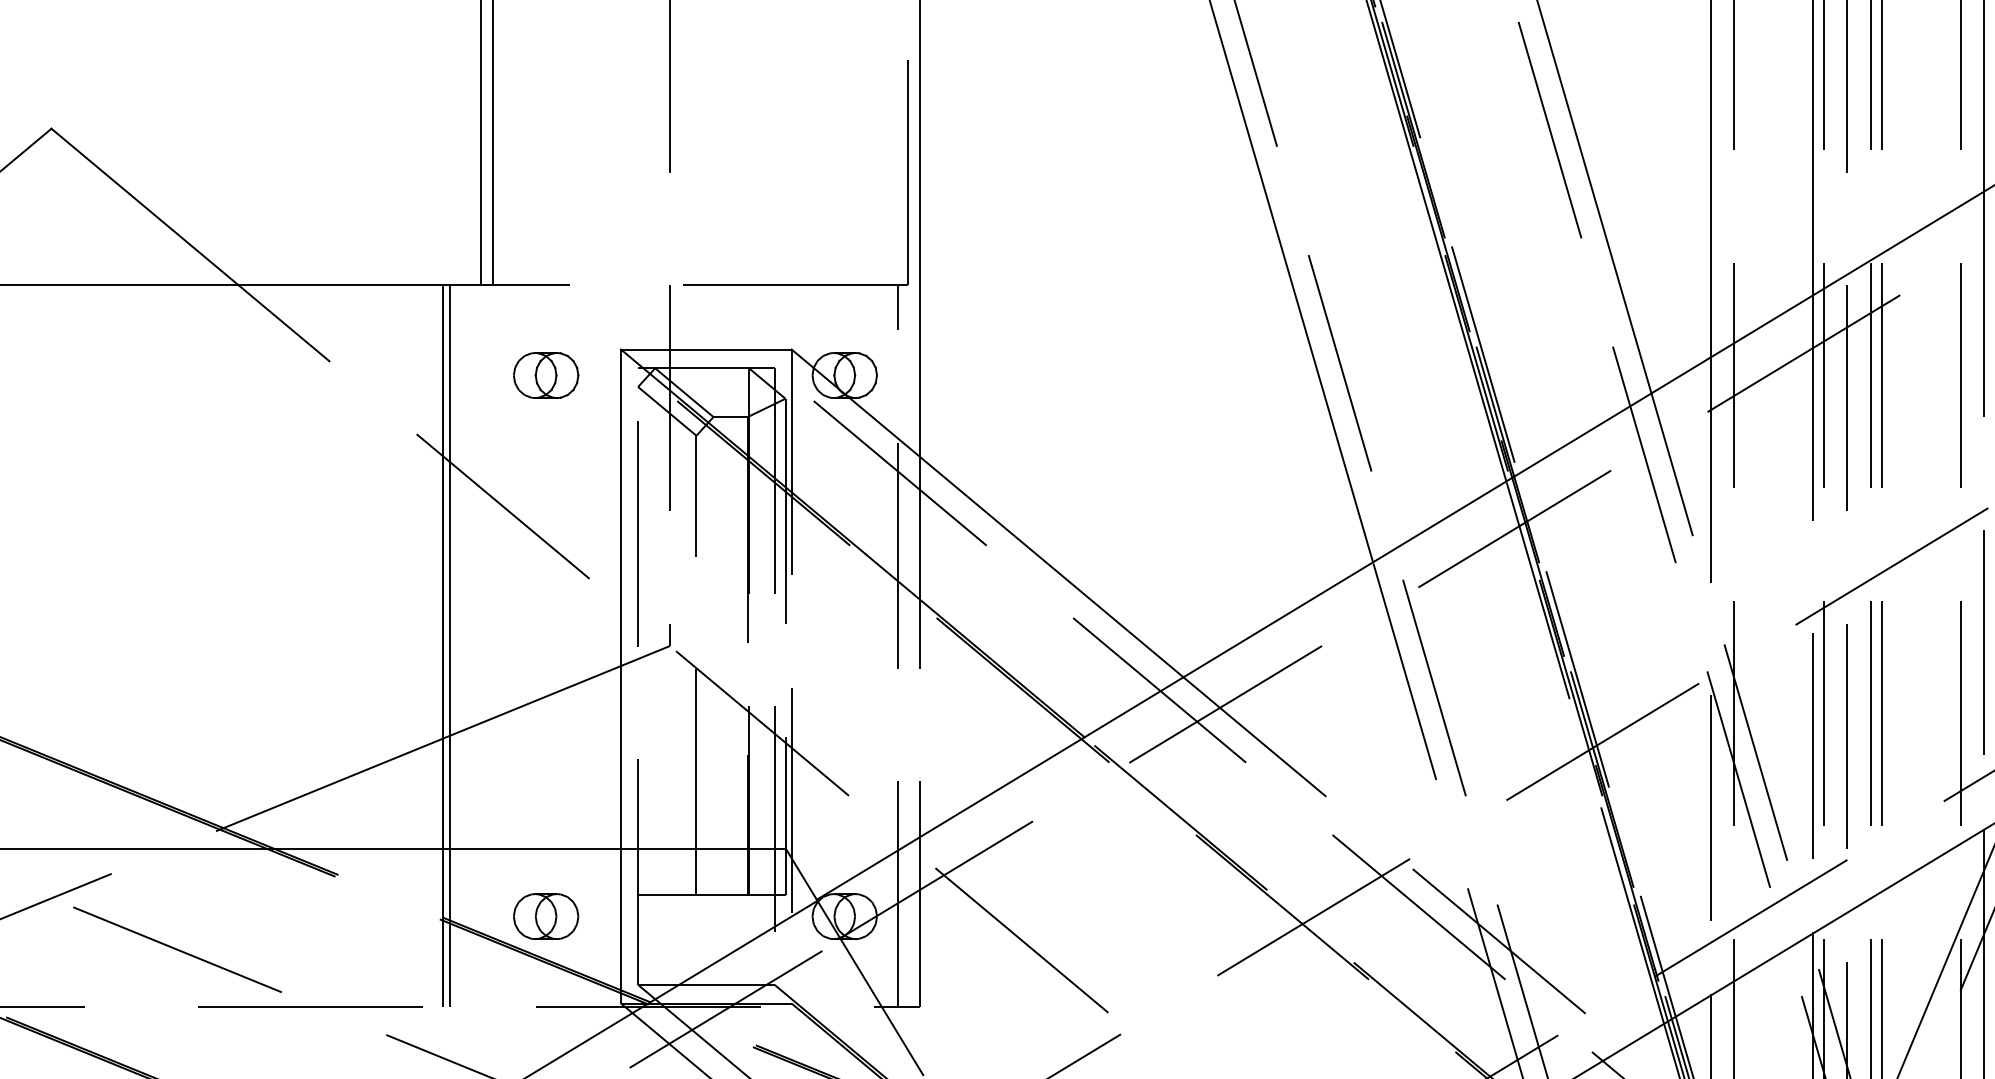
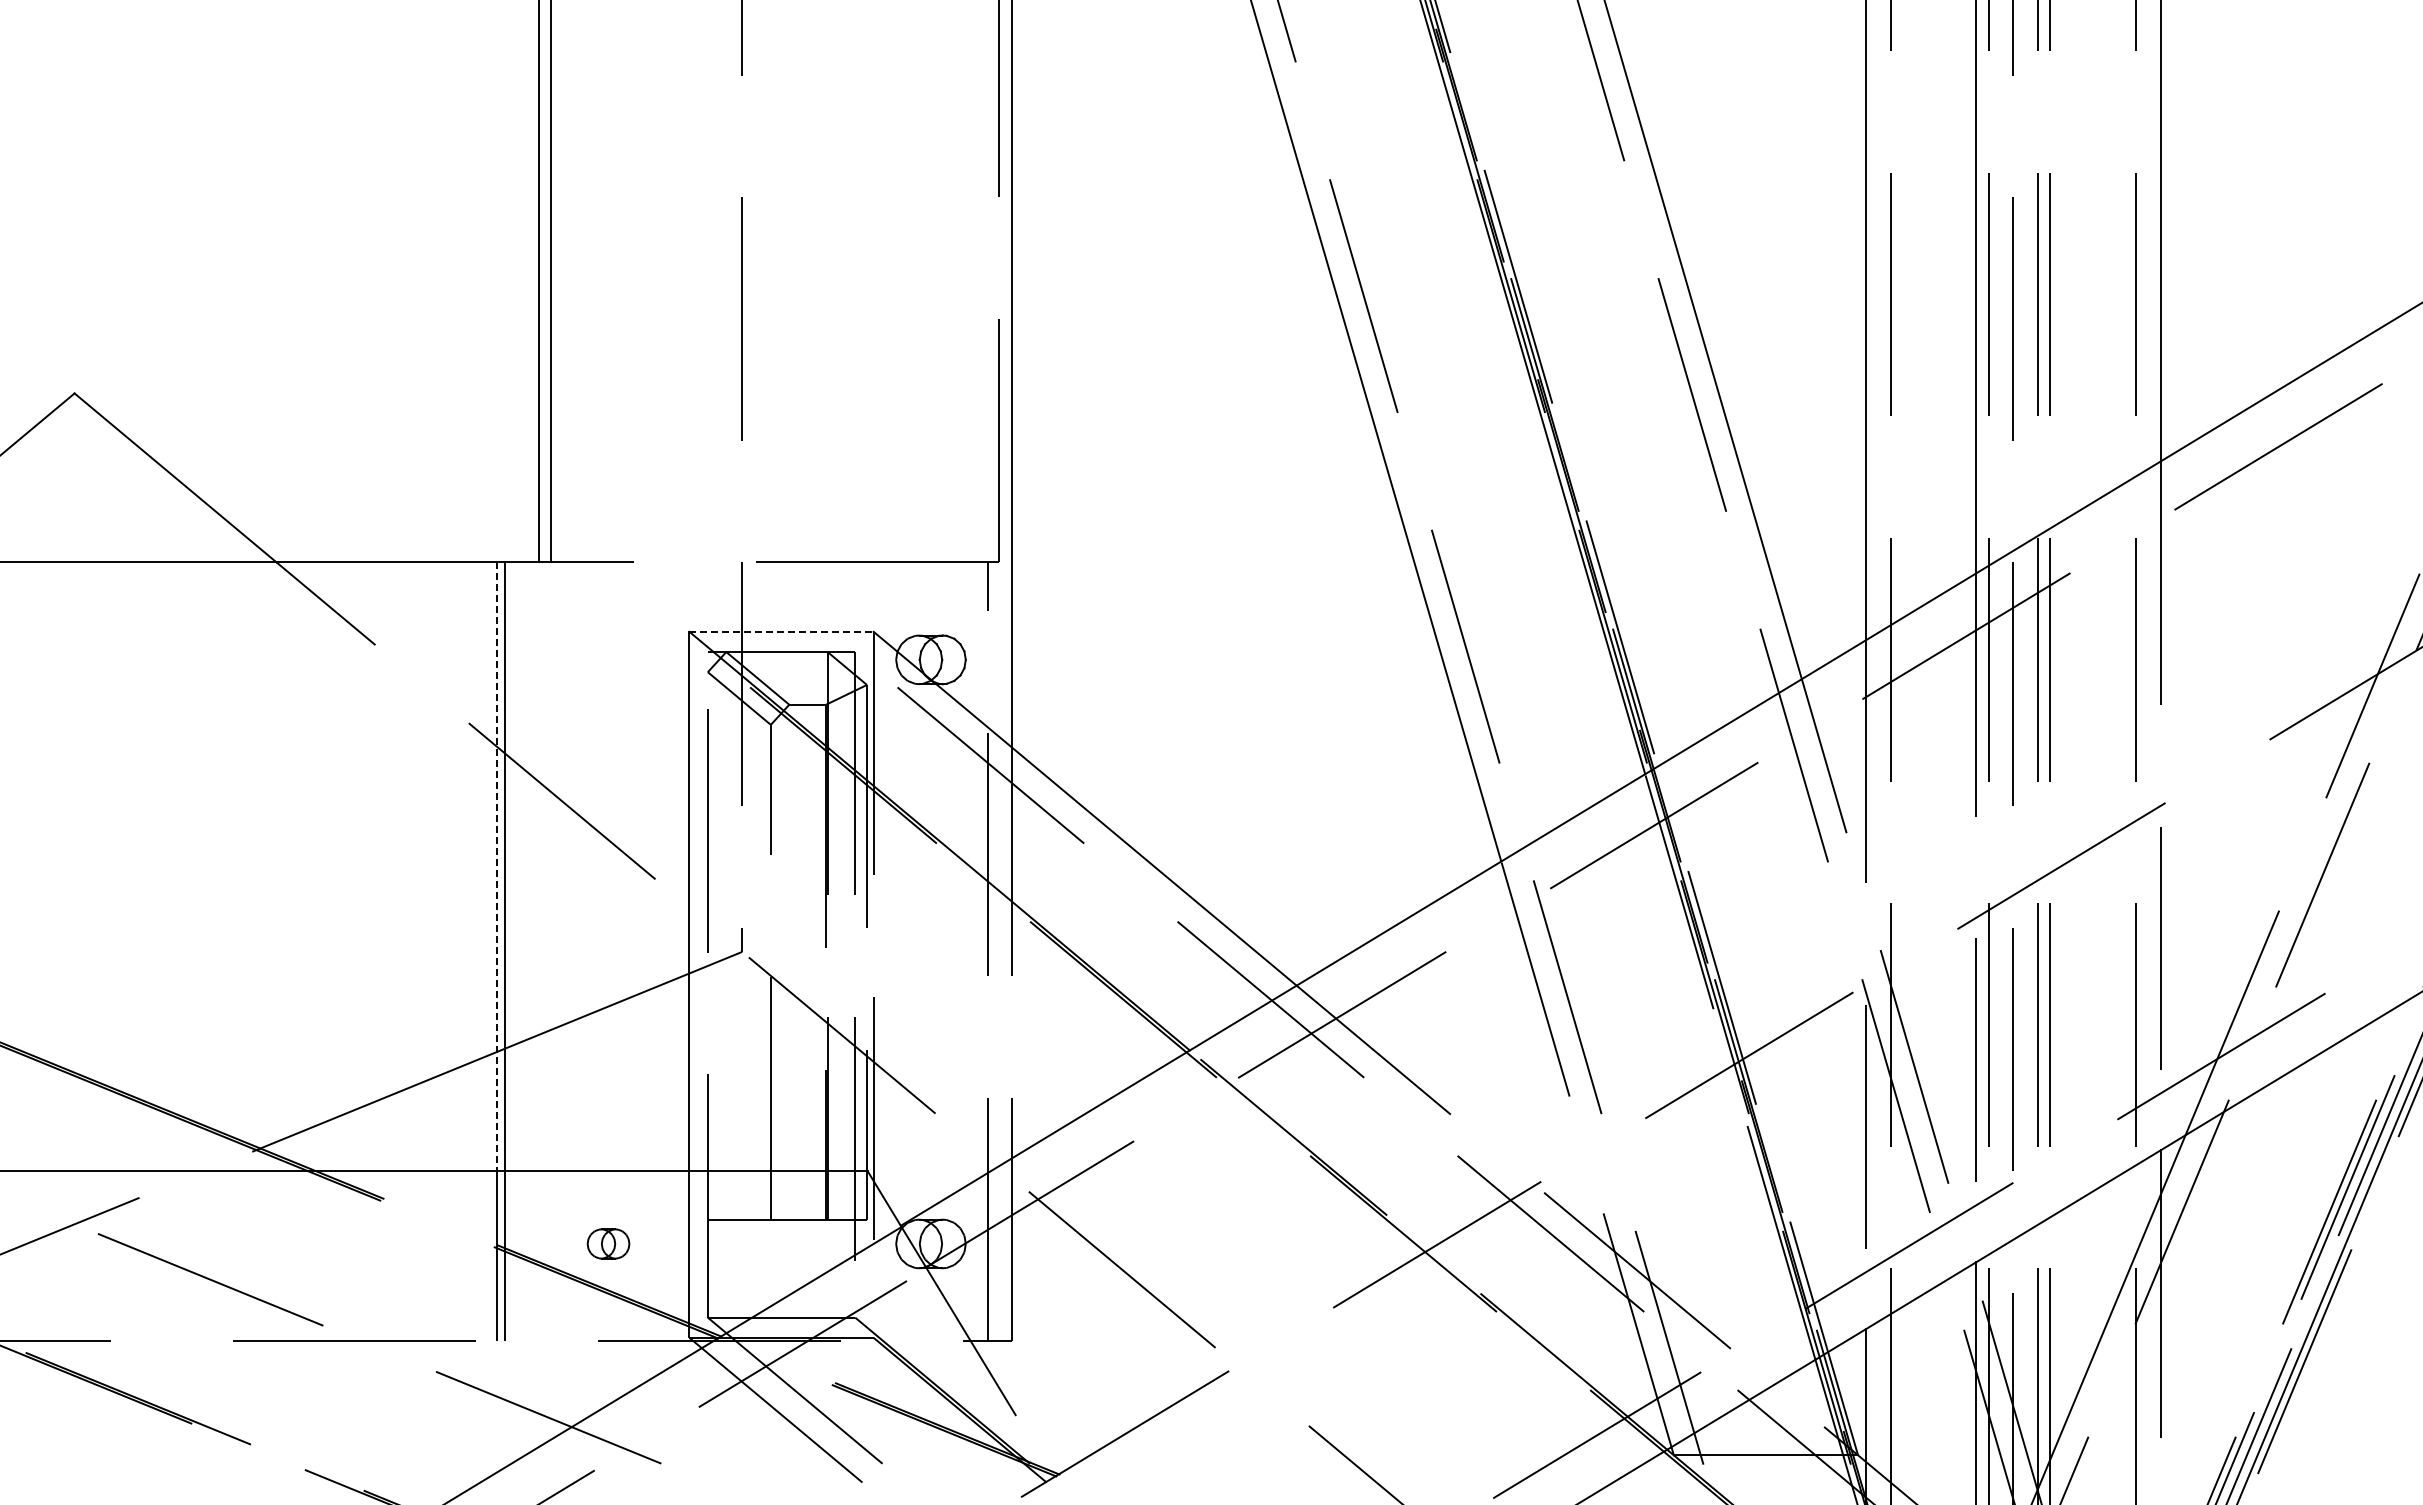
line: (707, 349) -> (782, 631), solid -> dashed
part: (546, 375) -> (608, 659), removed
line: (443, 567) -> (497, 867), solid -> dashed
part: (546, 916) -> (608, 1243), size x0.6

